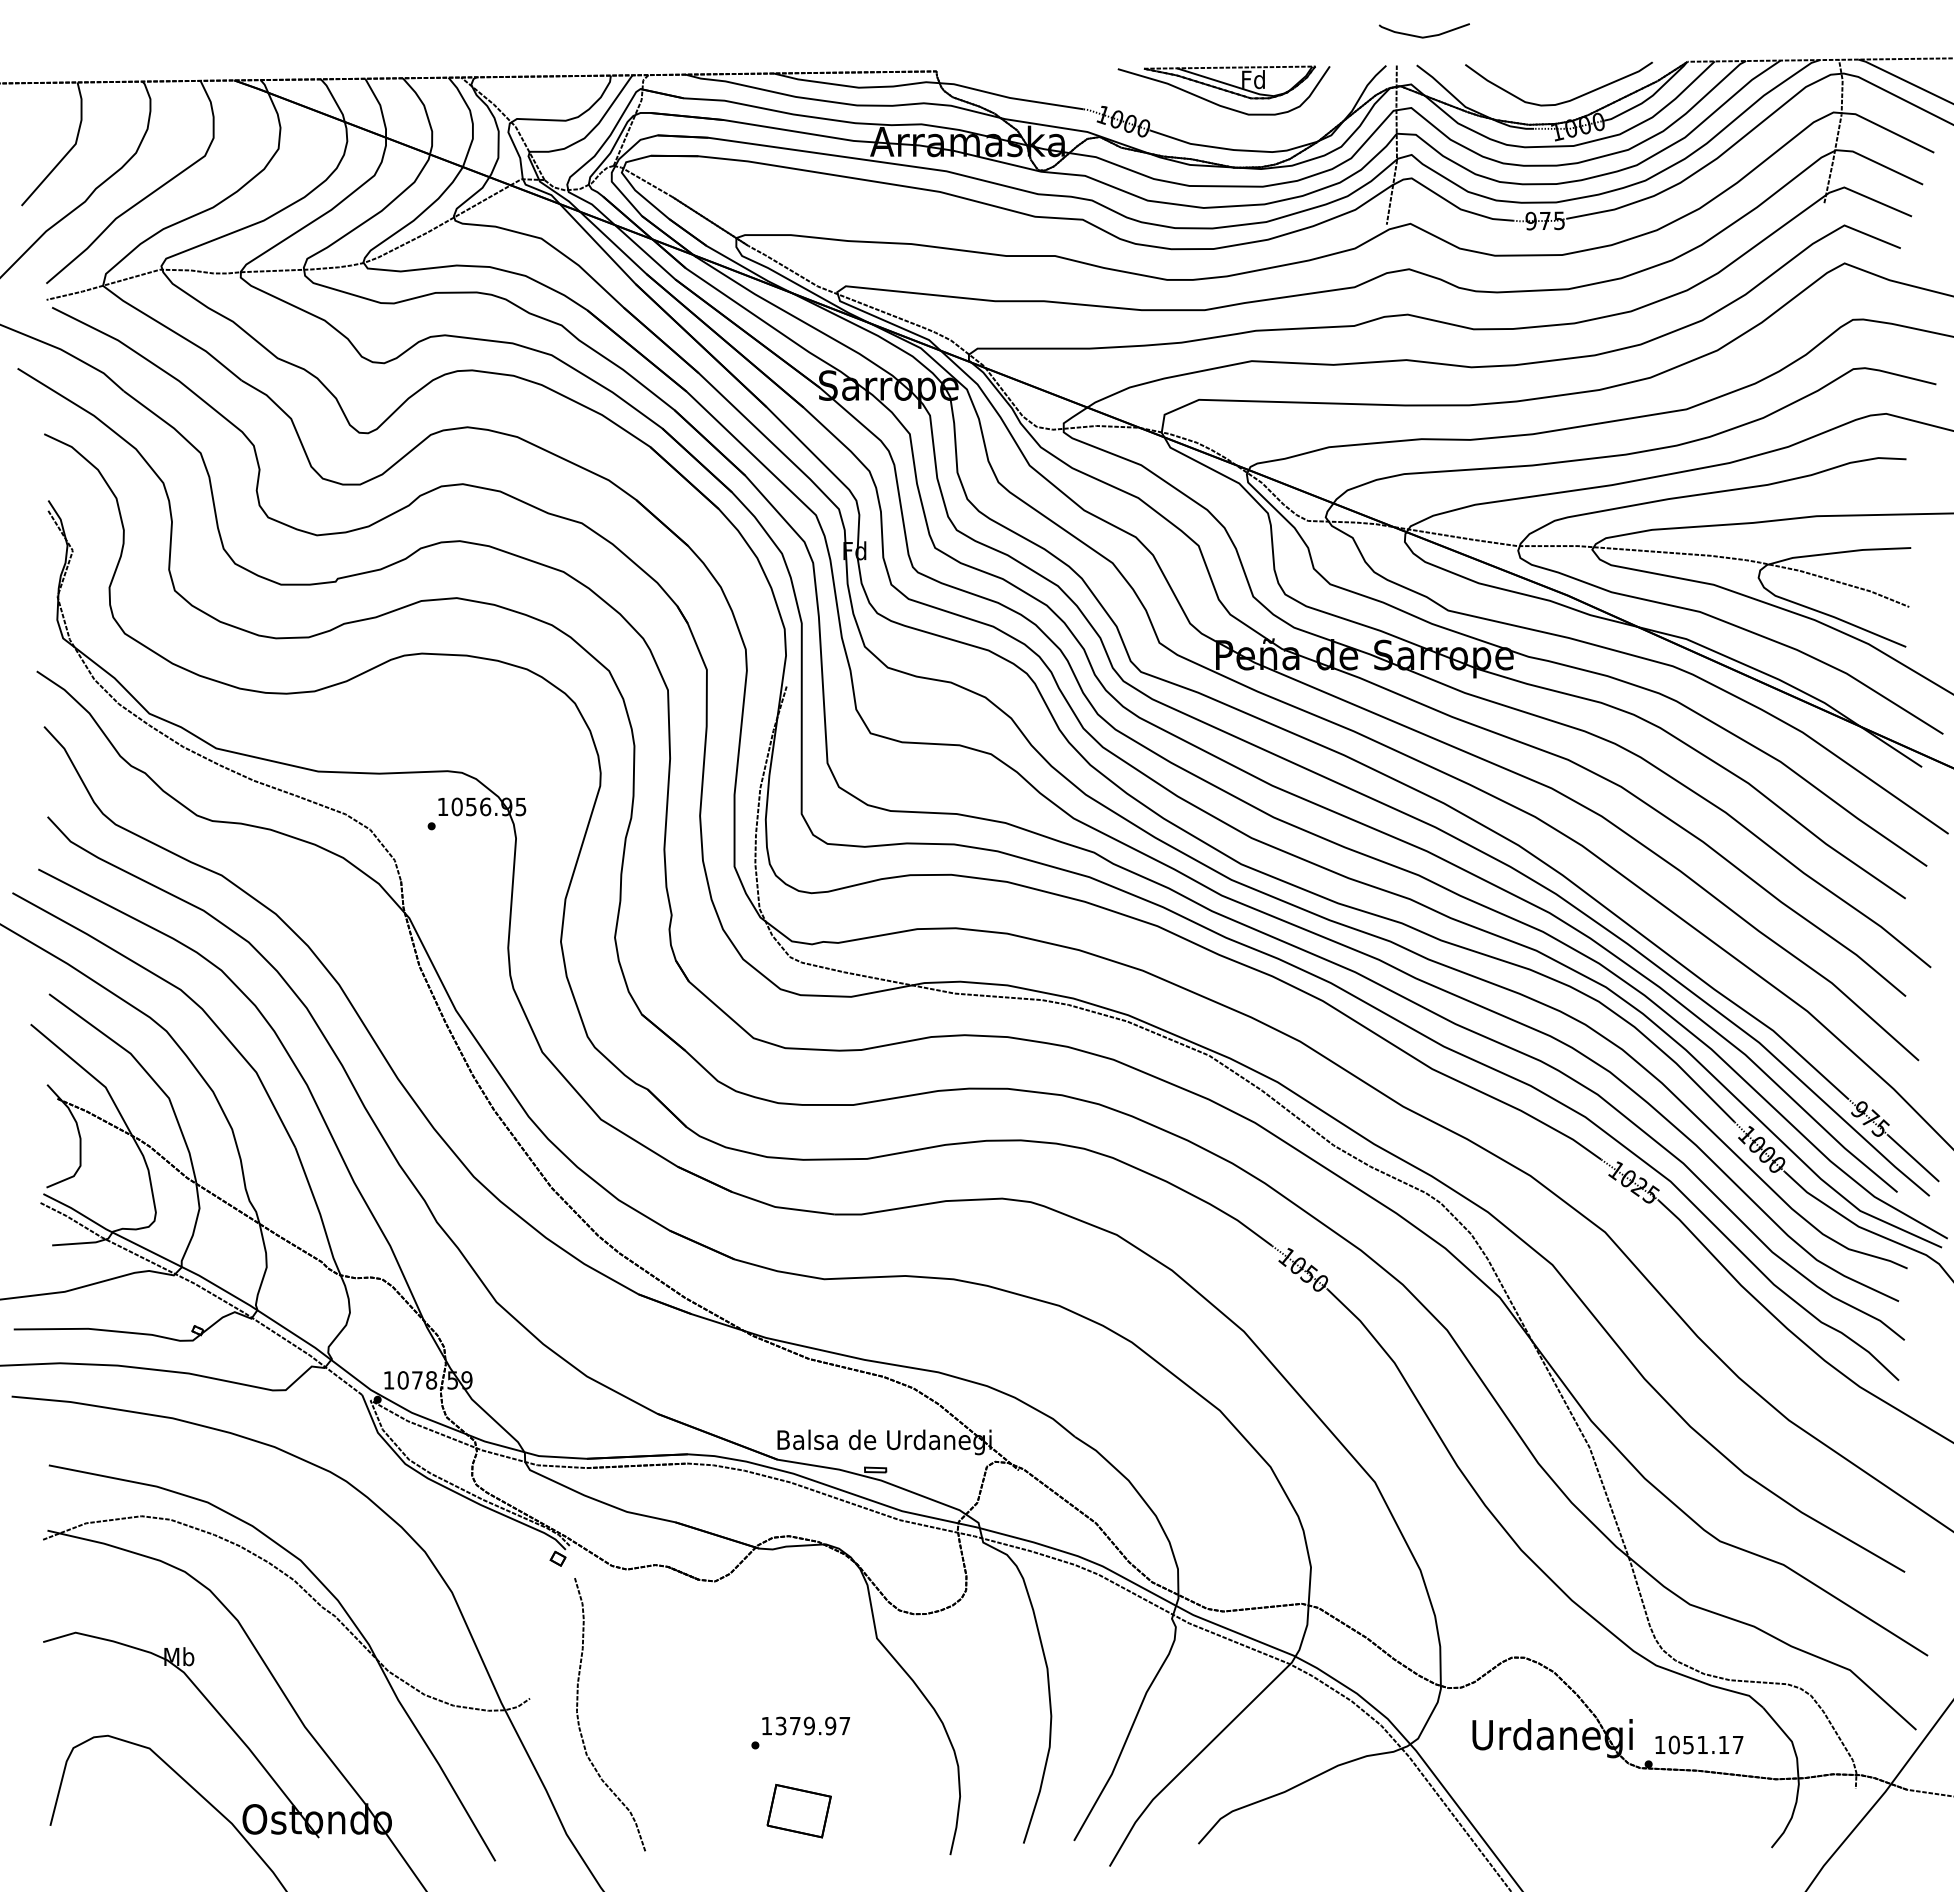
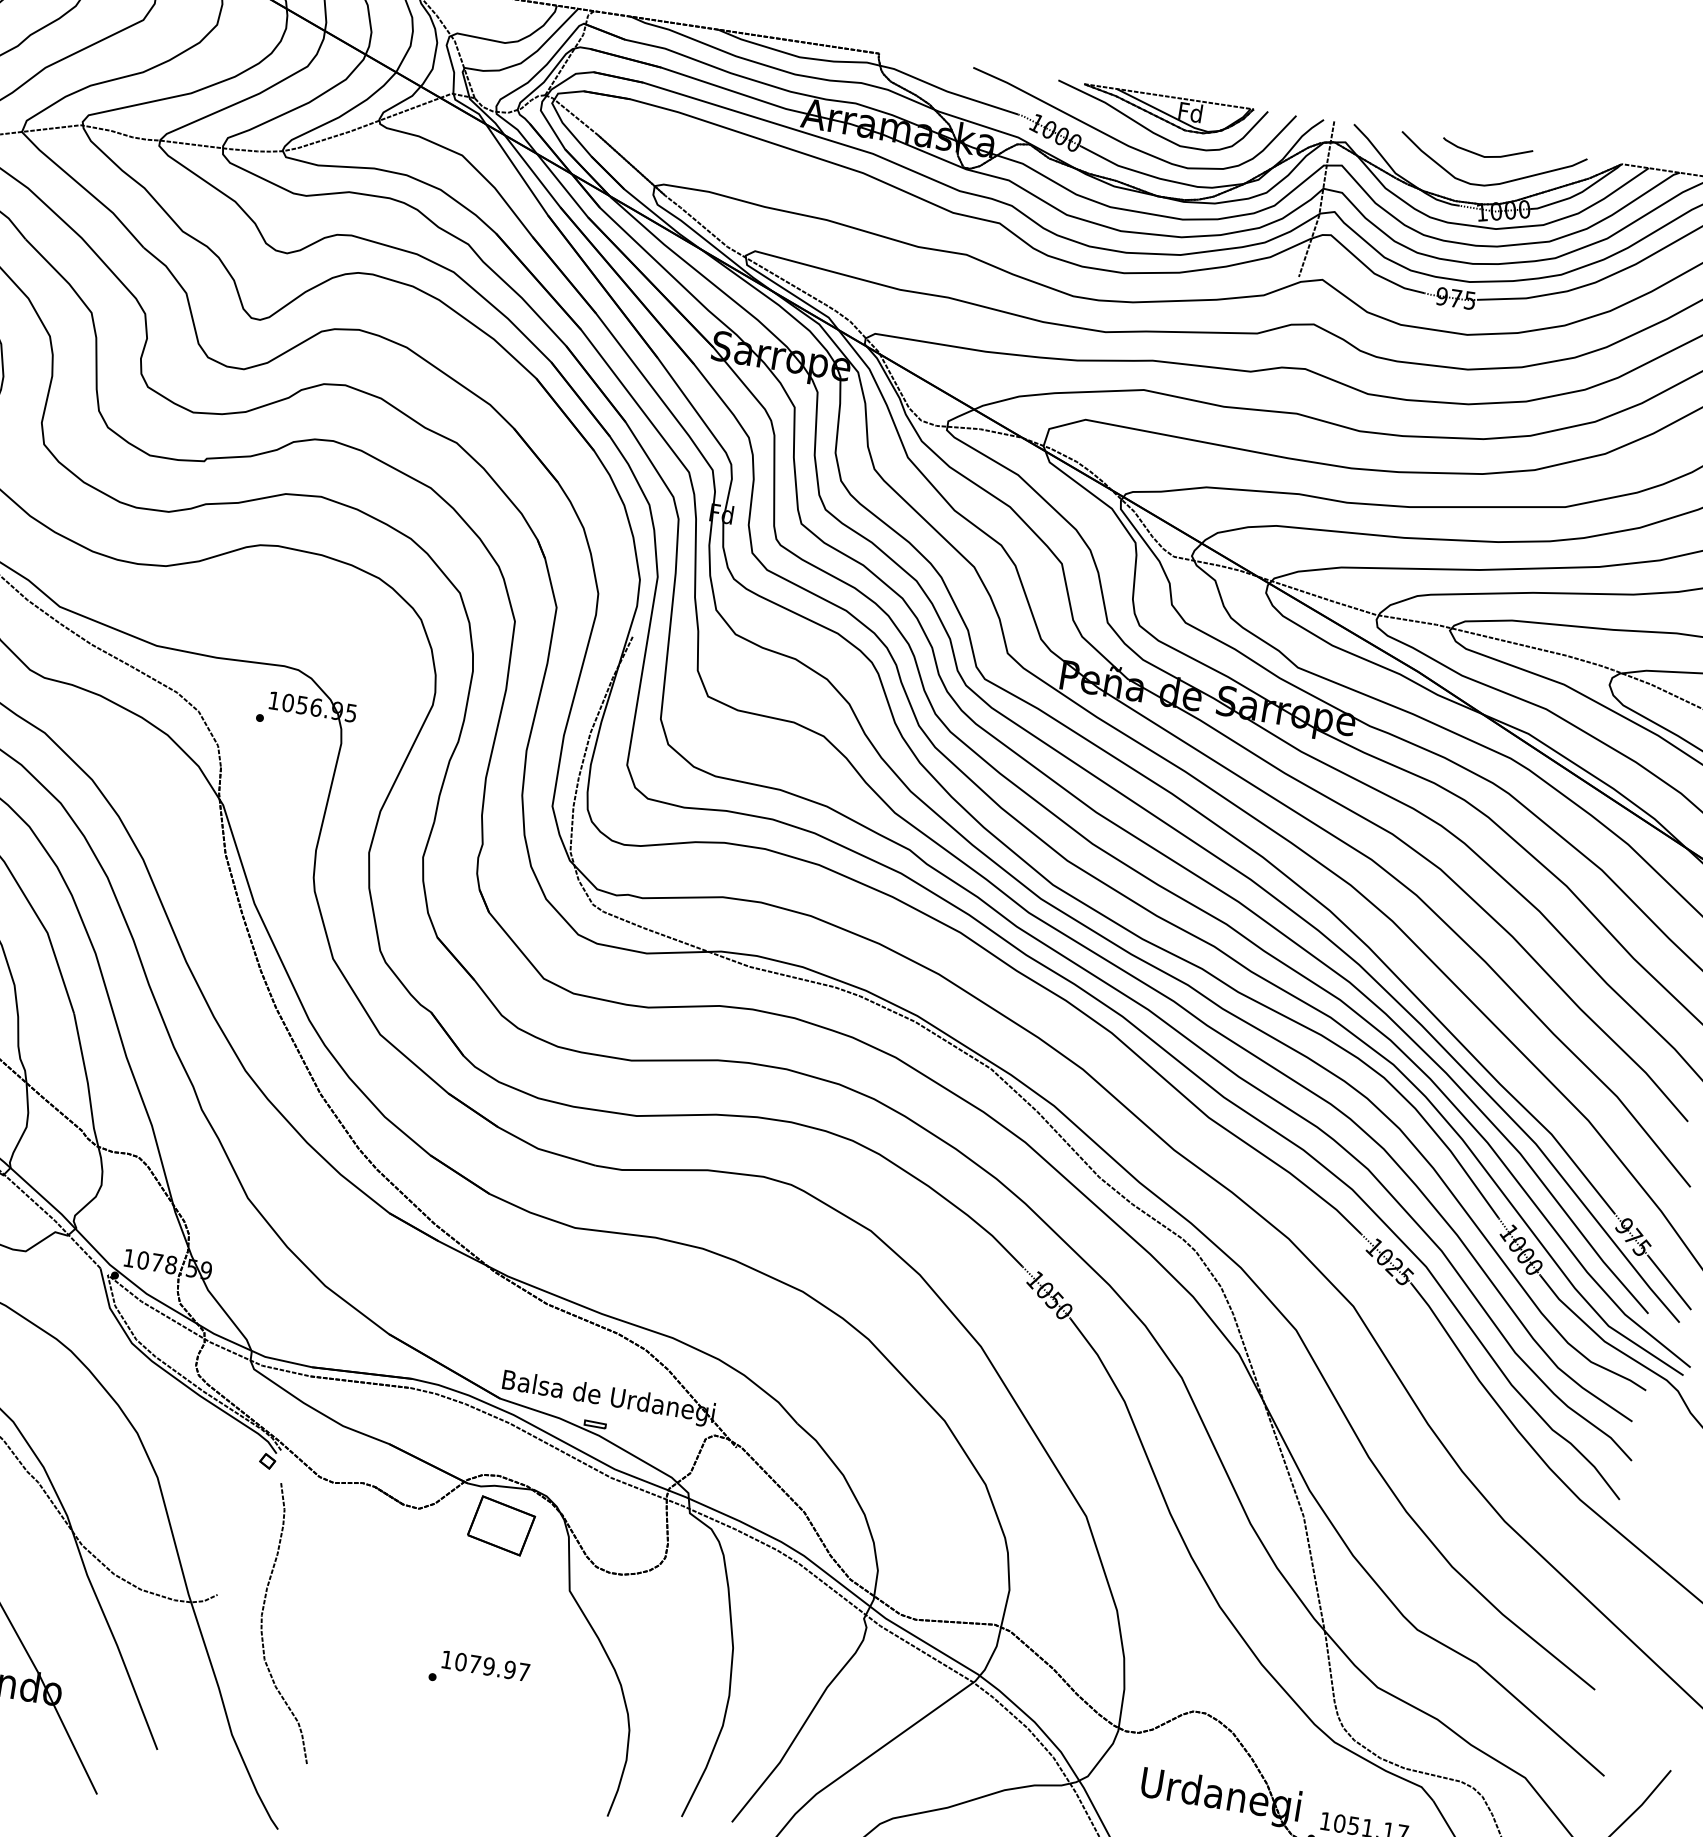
curve: (1423, 36) -> (1485, 155), moved
curve: (1188, 118) -> (1120, 140), added
text: (780, 1725) -> (460, 1661), 1379.97 -> 1079.97
part: (798, 1810) -> (500, 1525), moved

